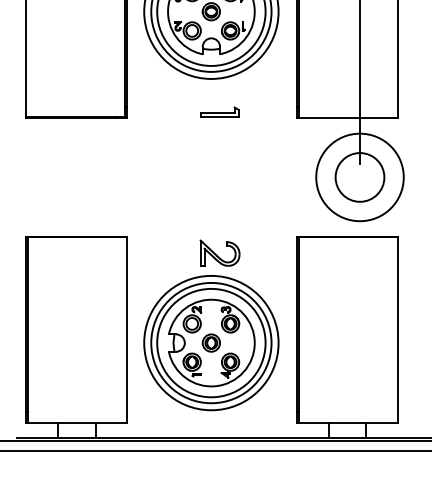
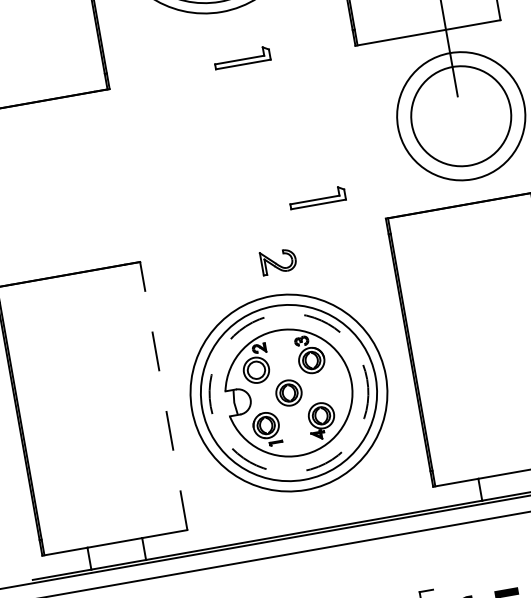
circle: (359, 177) -> (460, 116), size x1.4
part: (253, 214) -> (317, 196), added
part: (219, 252) -> (277, 260), size x0.6
line: (126, 330) -> (163, 396), solid -> dashed
circle: (211, 342) -> (288, 392), solid -> dashed

